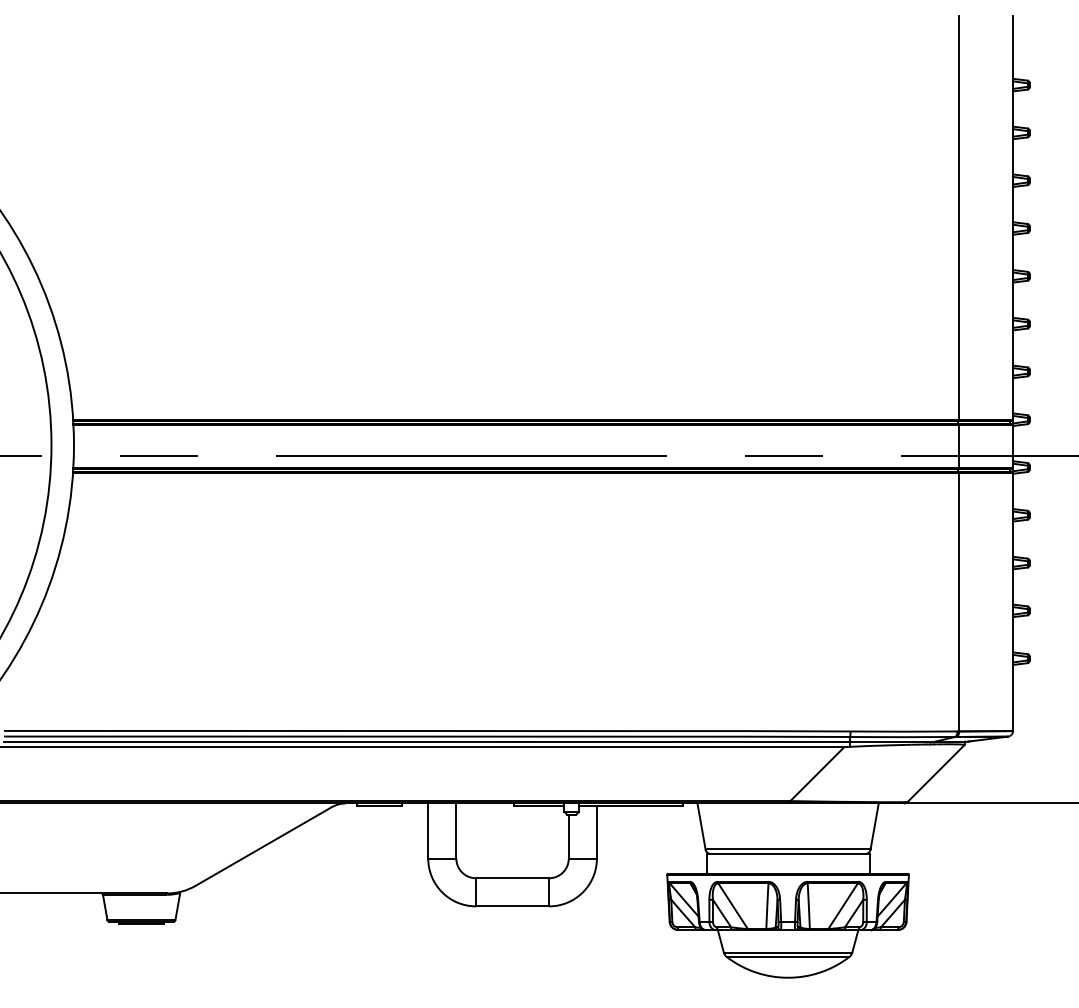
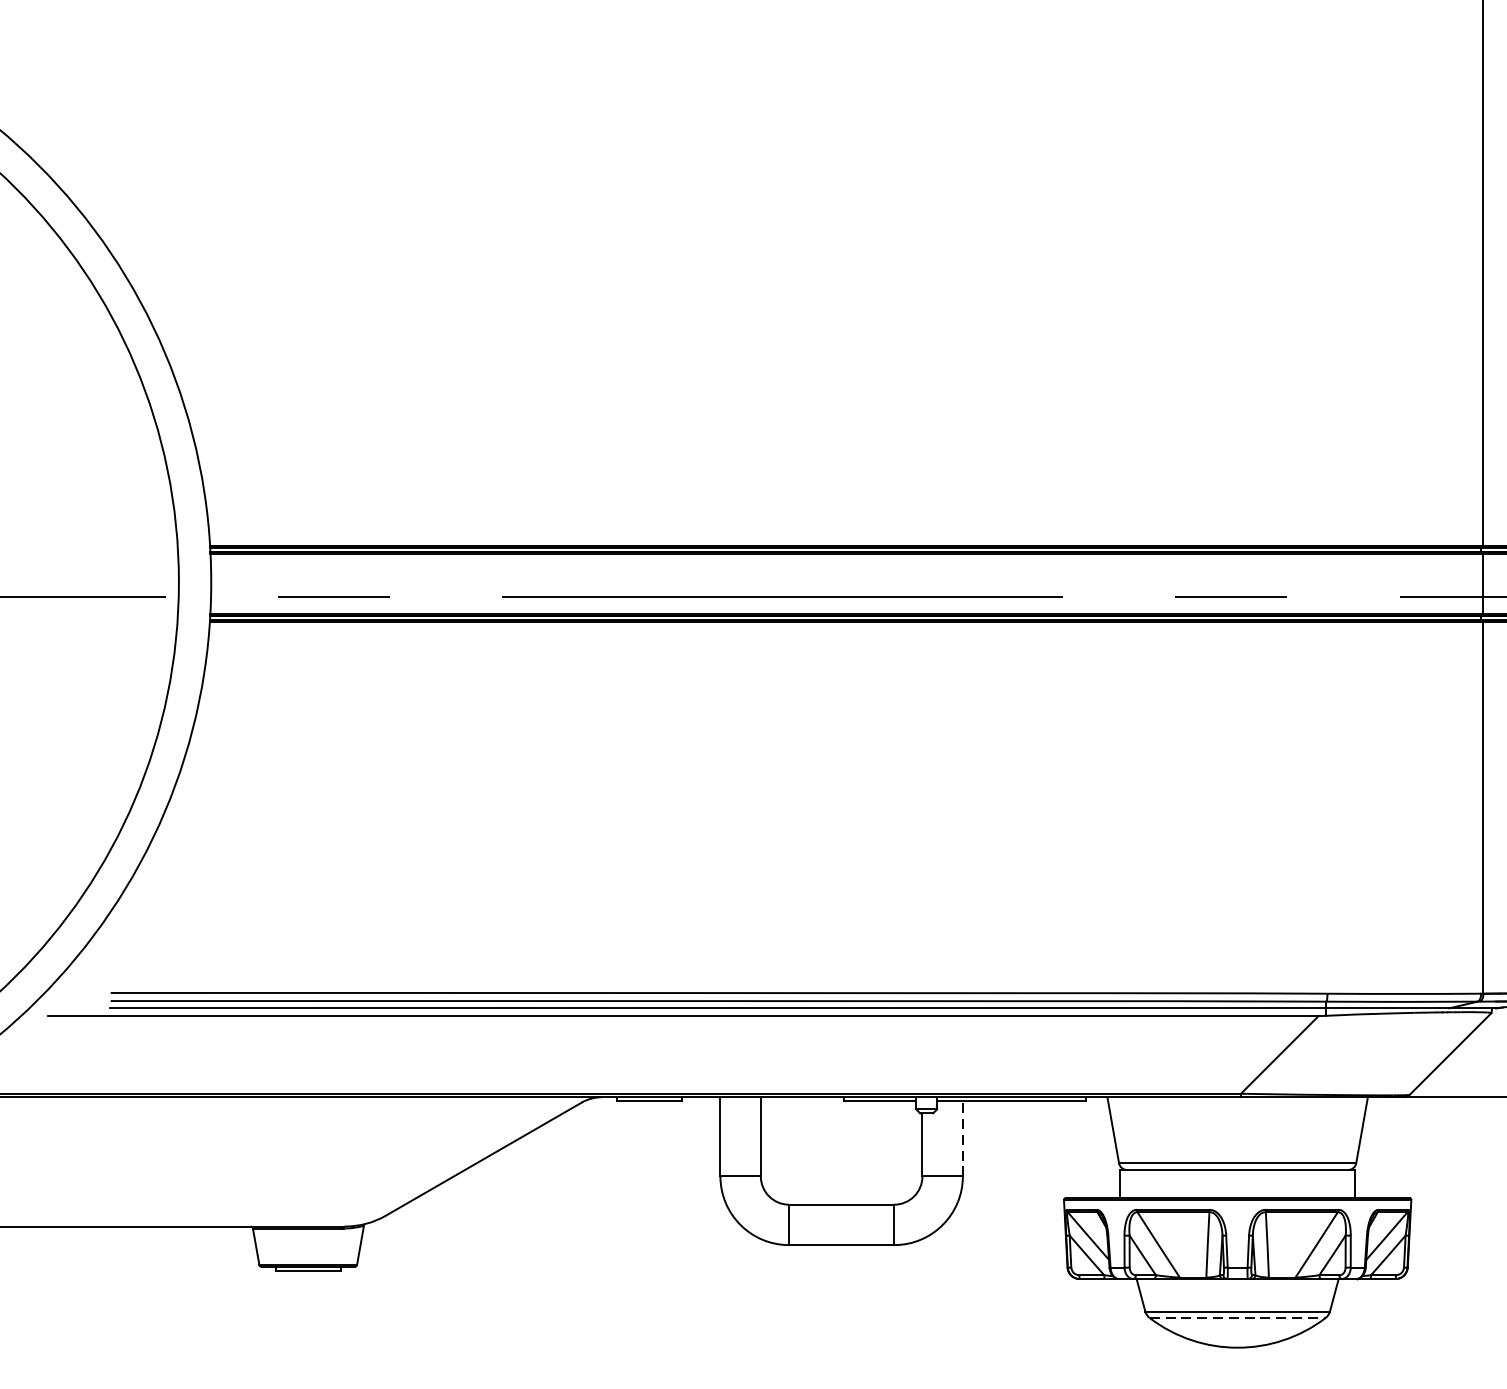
line: (596, 831) -> (962, 1137), solid -> dashed
line: (788, 957) -> (1238, 1318), solid -> dashed

